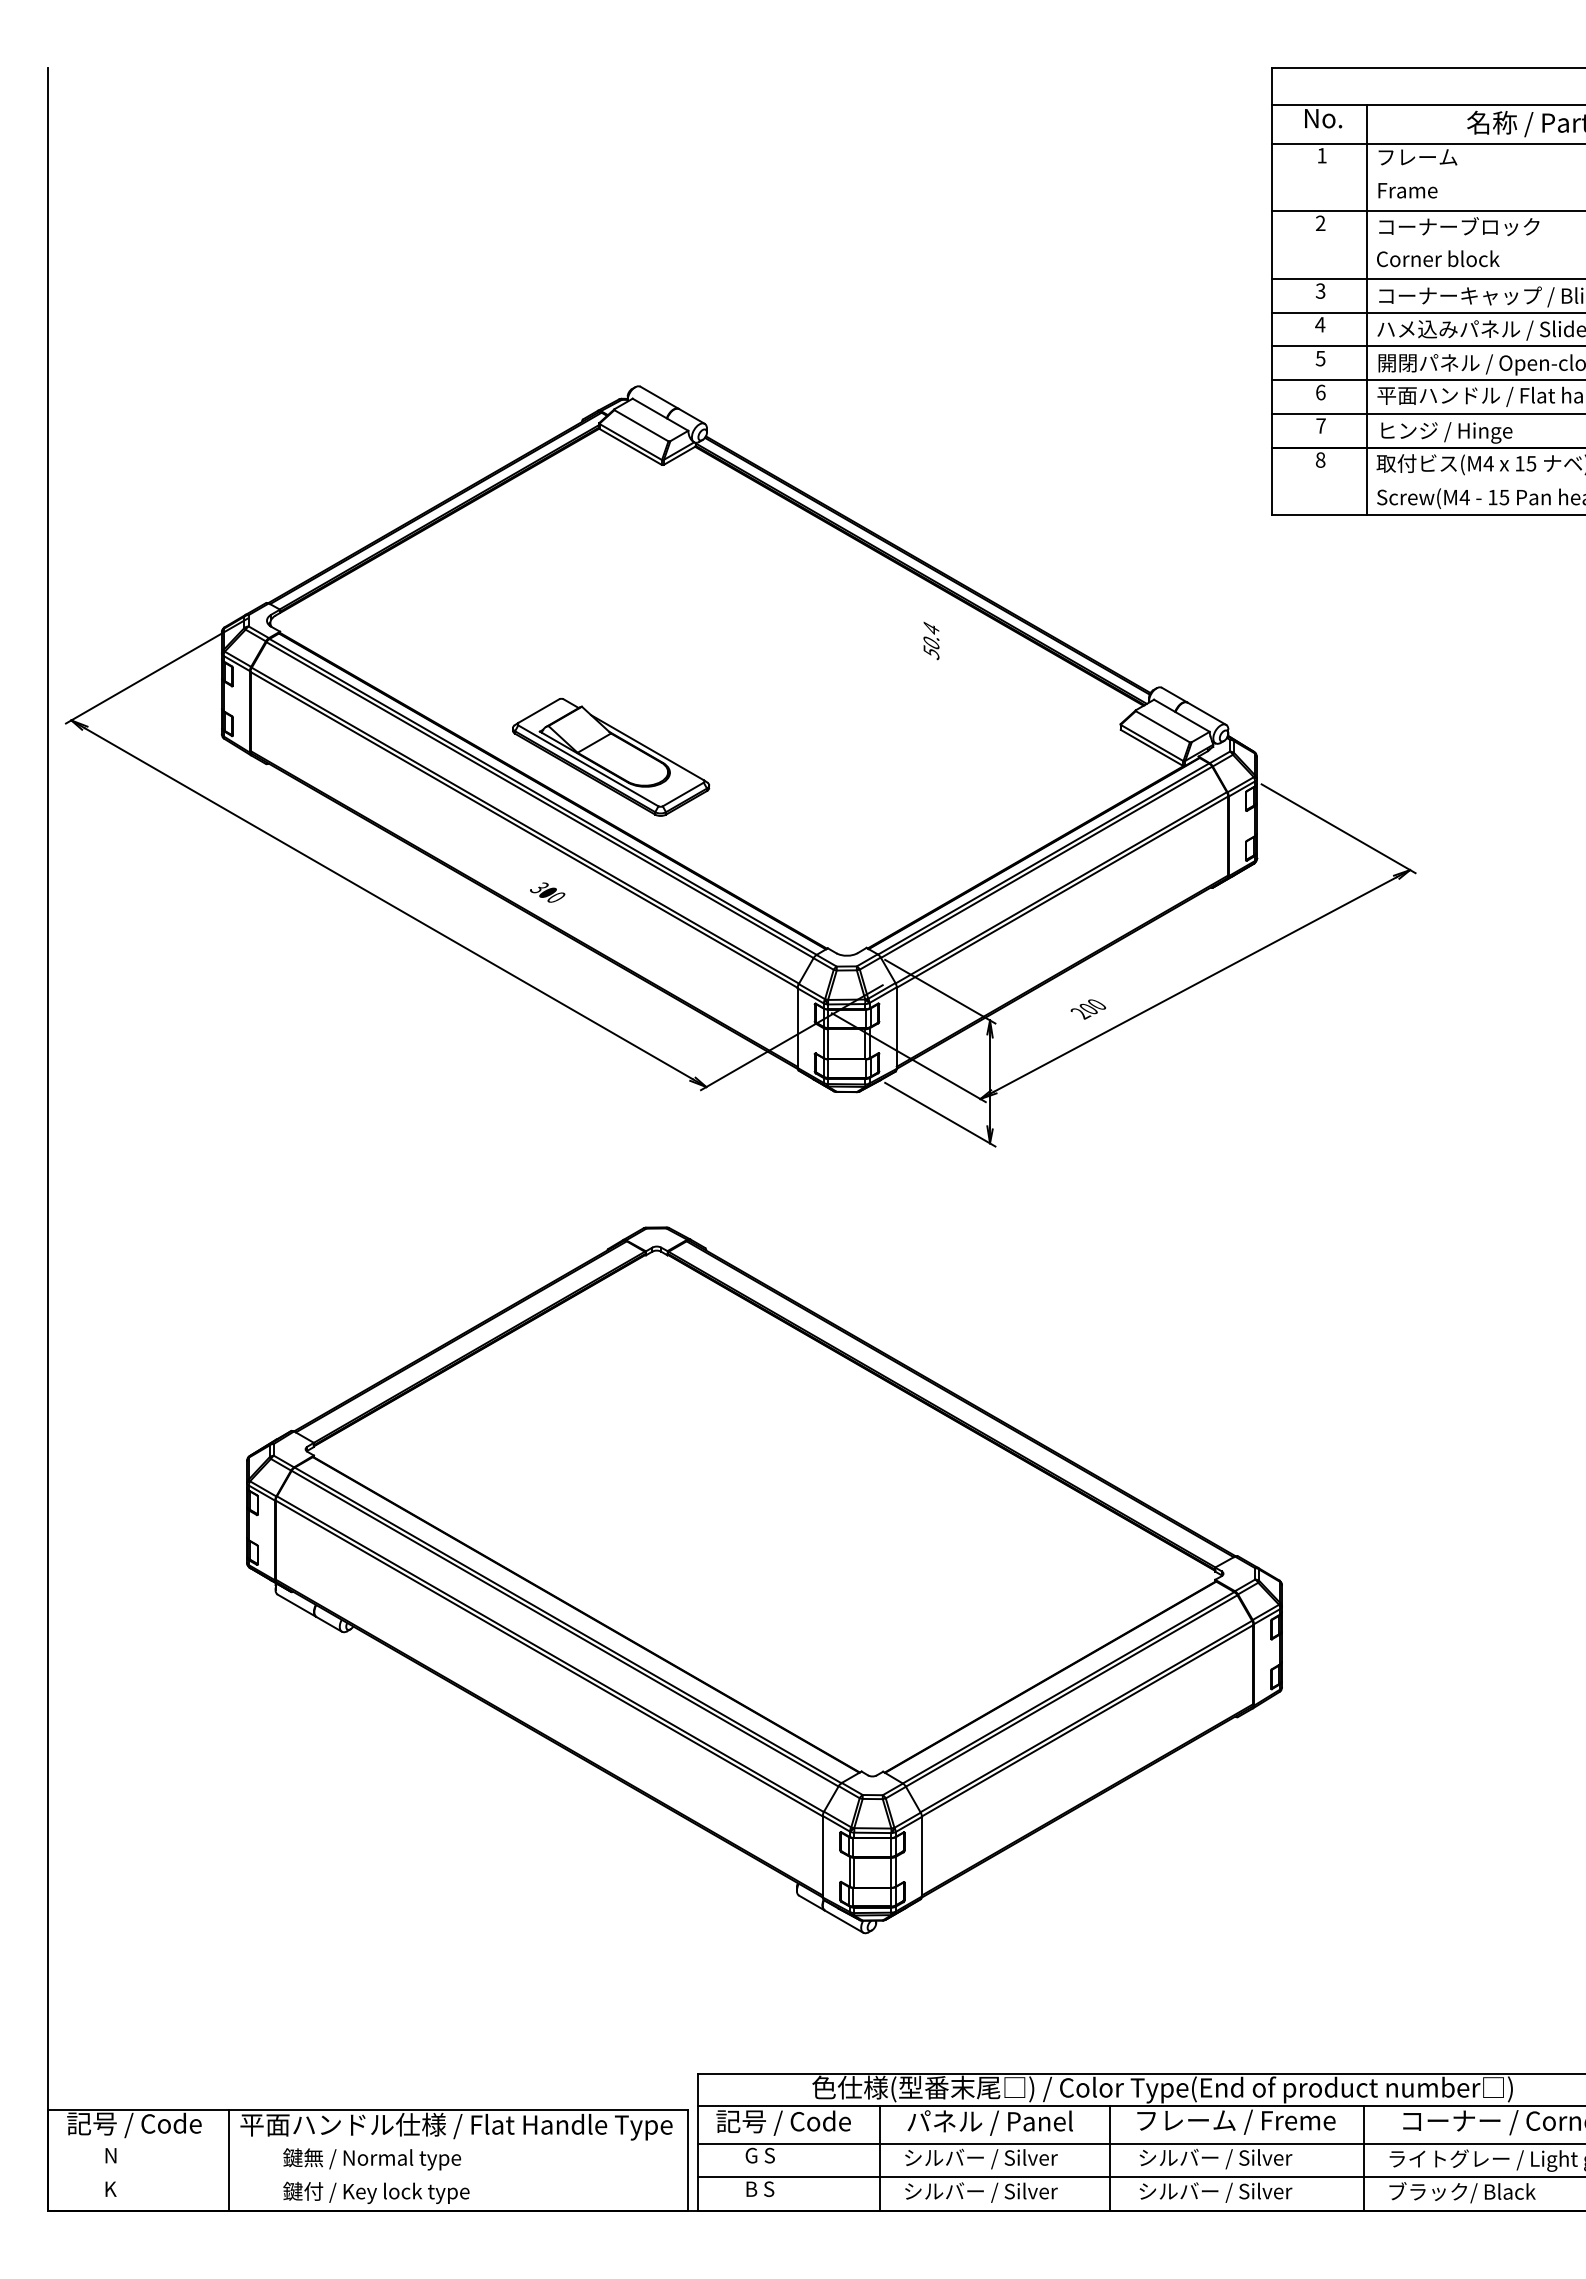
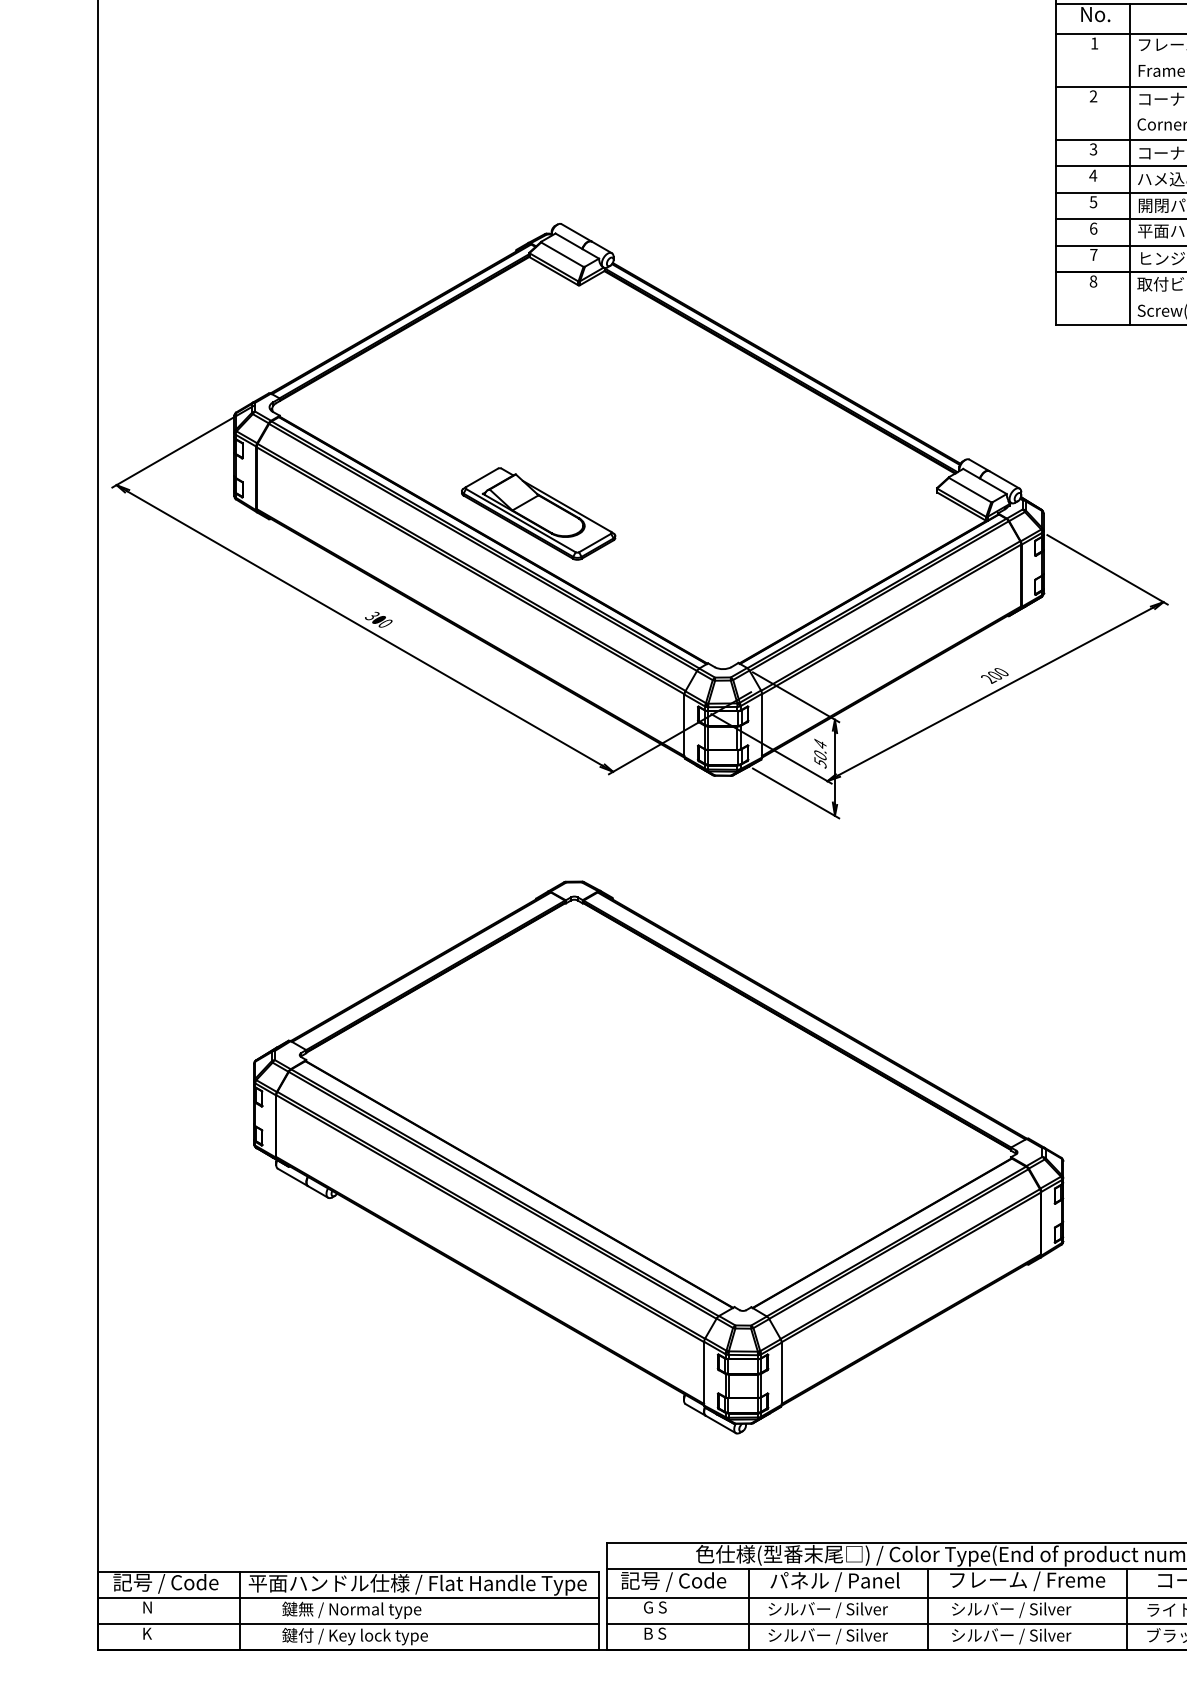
text: (931, 640) -> (820, 753), moved
text: (547, 892) -> (378, 619), moved
text: (1087, 1009) -> (994, 675), moved
line: (367, 2143) -> (348, 1597), added
line: (367, 2177) -> (348, 1624), added

